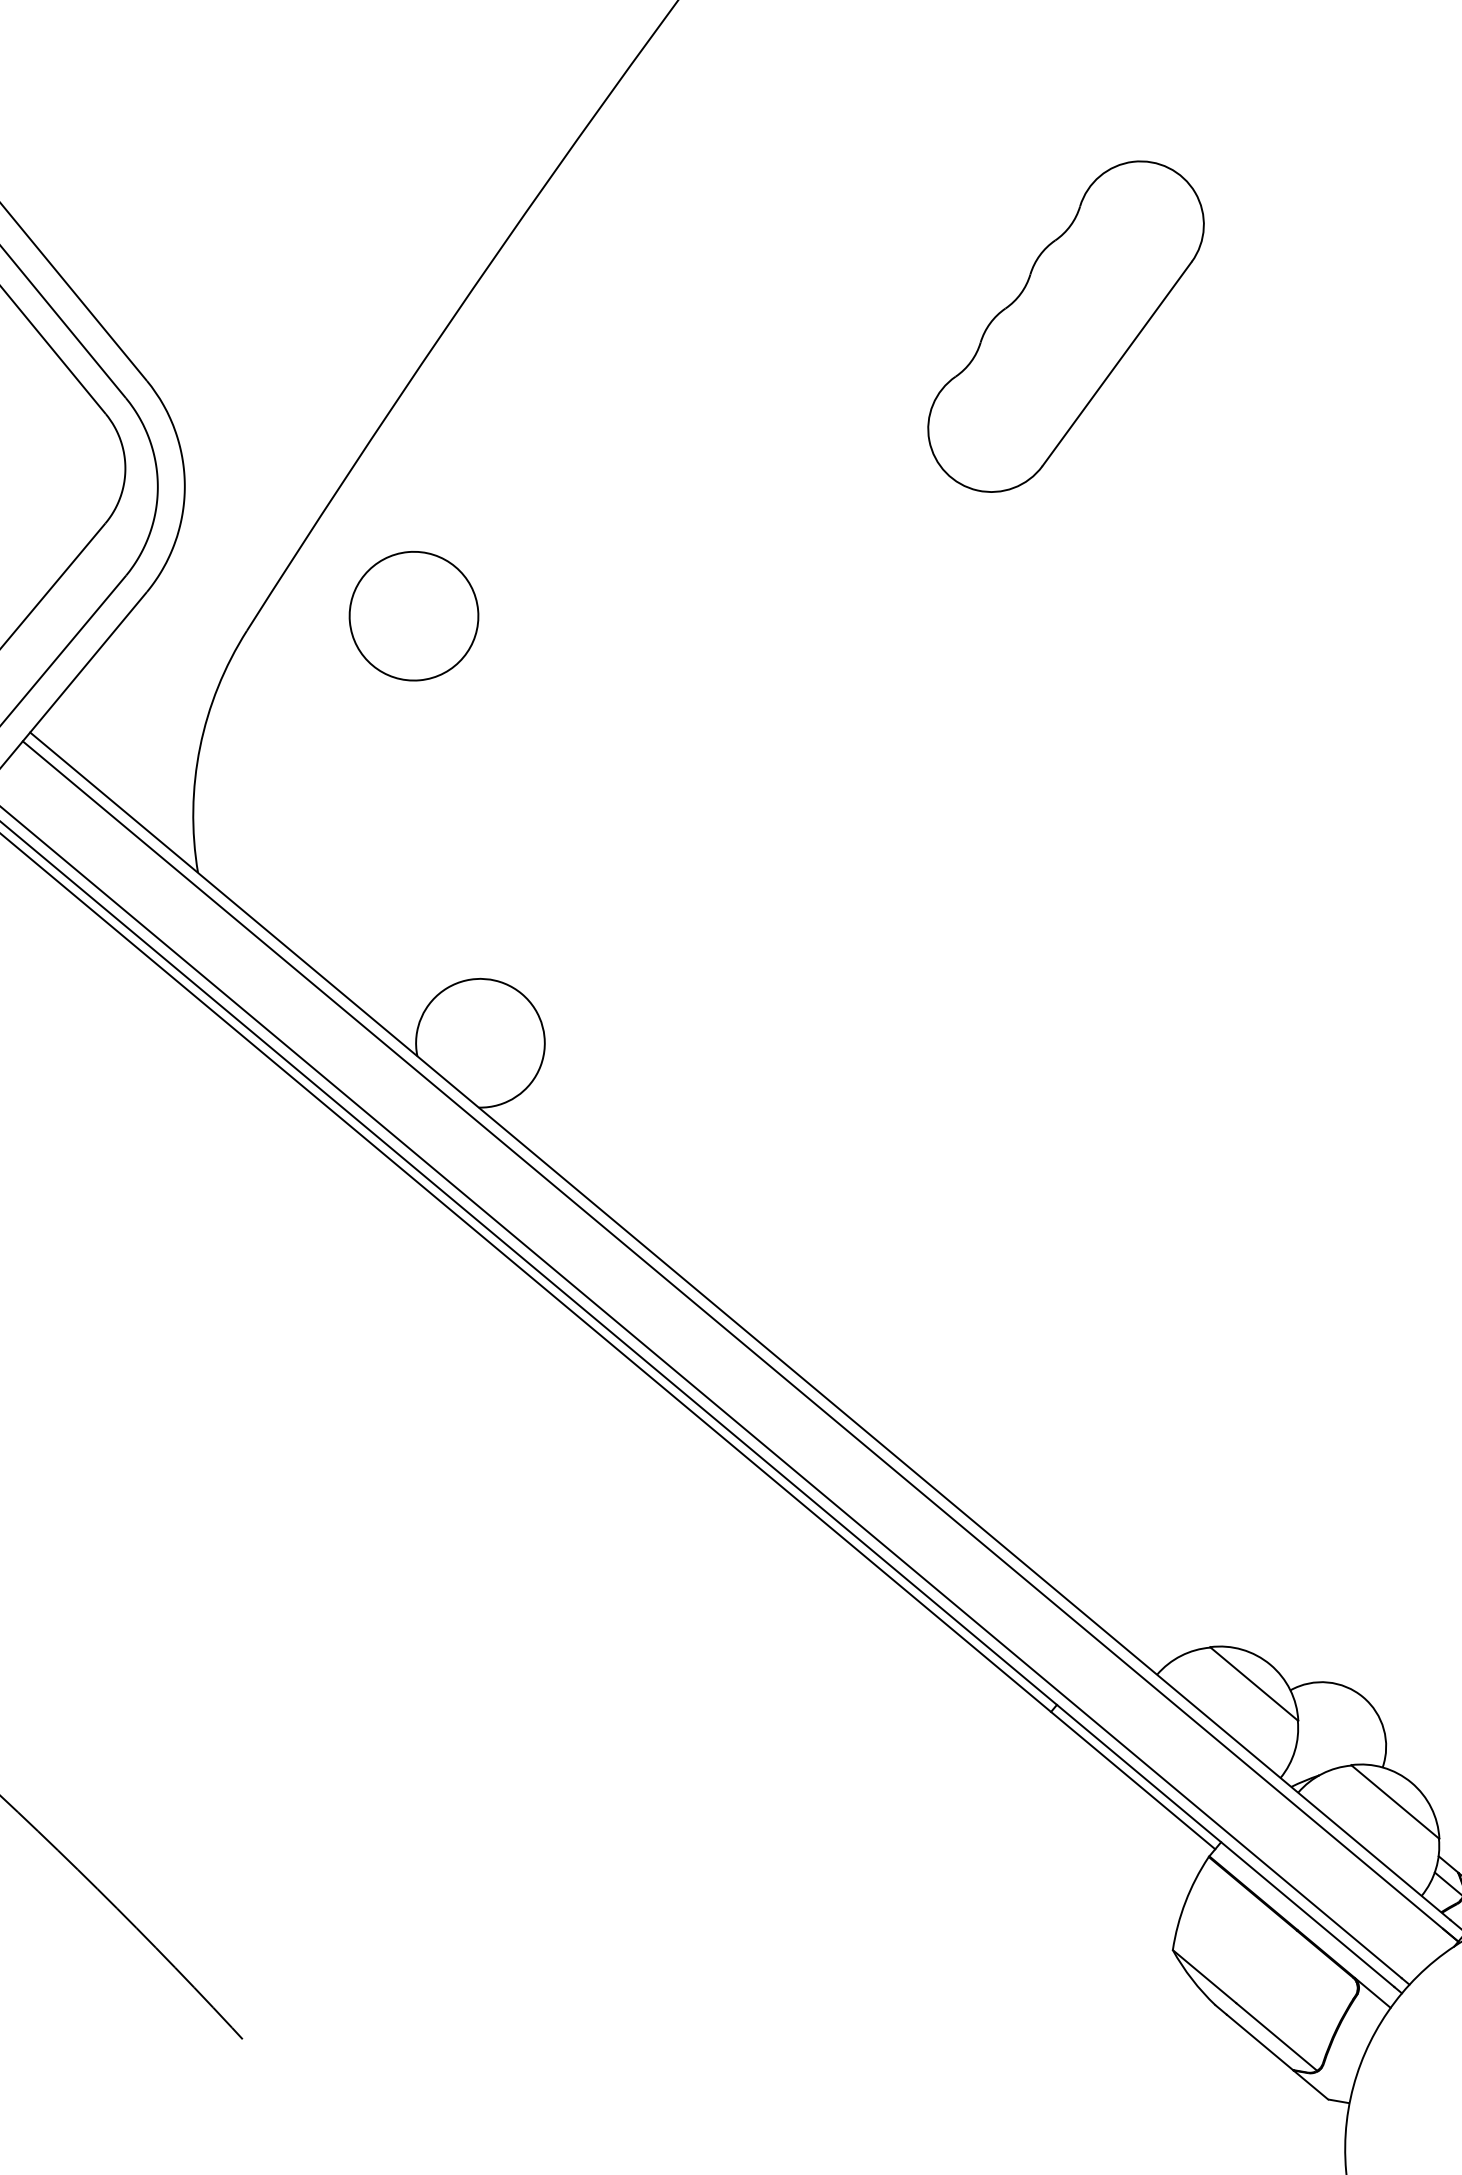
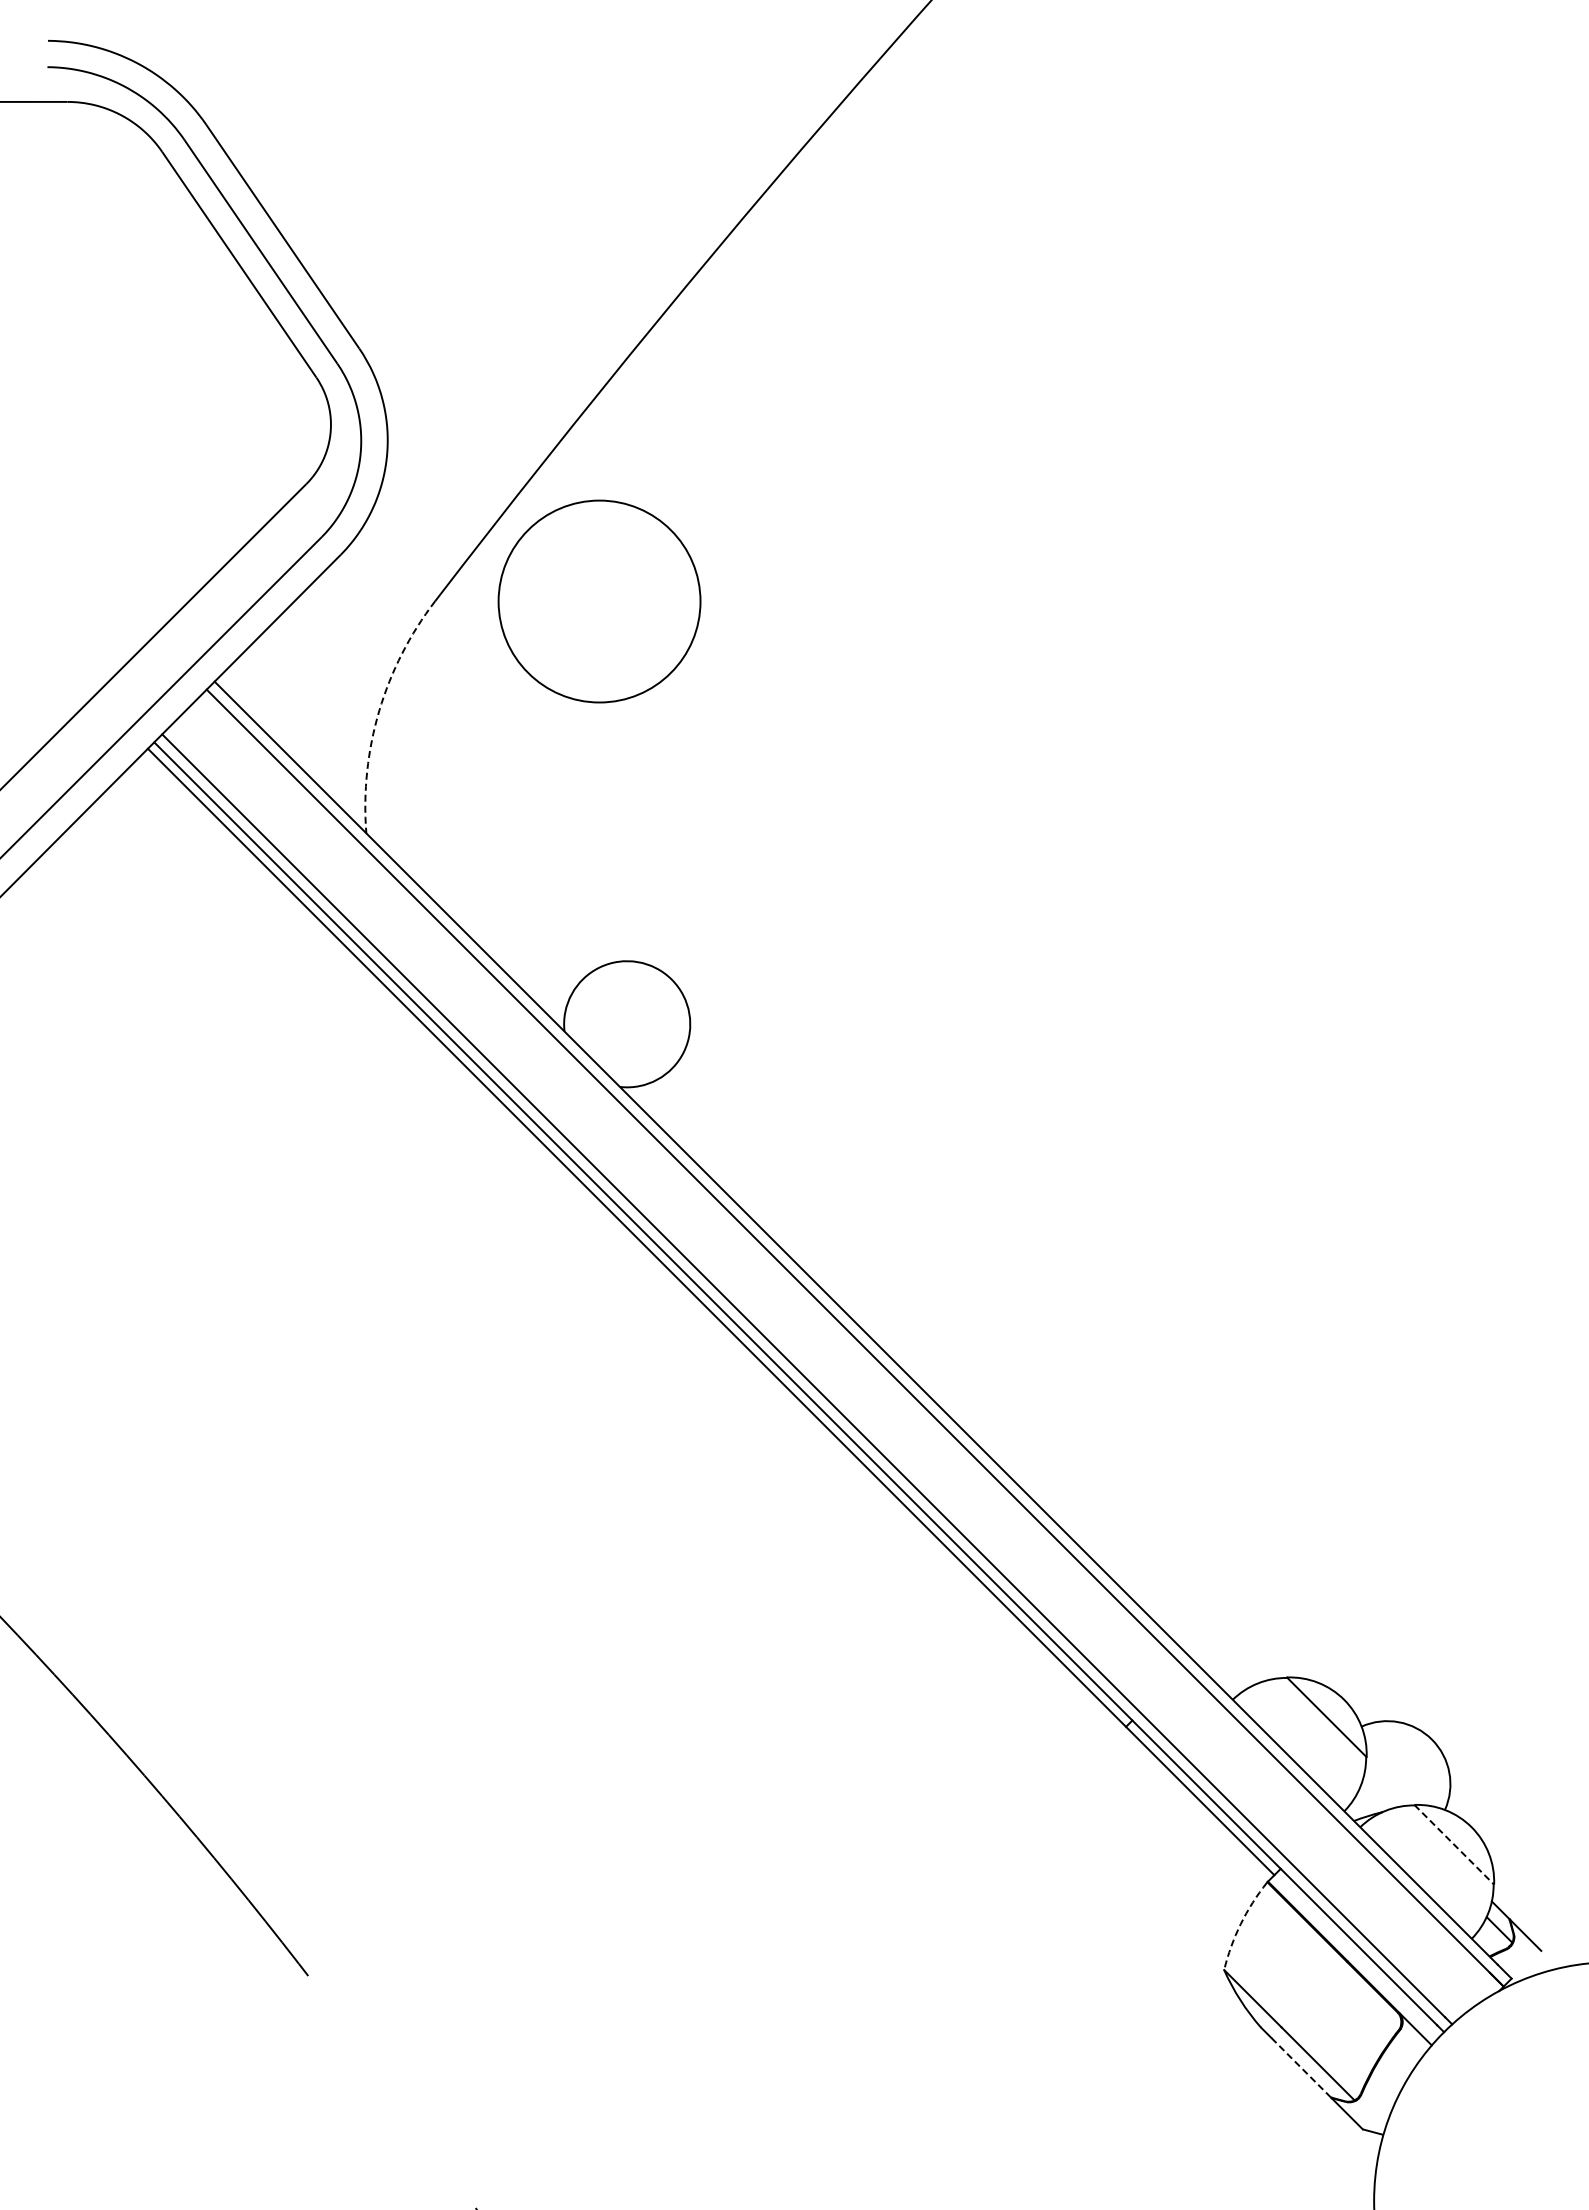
part: (1065, 326) -> (1260, 375), removed
circle: (413, 616) -> (599, 601), size x1.6
arc: (200, 746) -> (379, 710), solid -> dashed
line: (1395, 1802) -> (1454, 1845), solid -> dashed
arc: (1185, 1902) -> (1240, 1924), solid -> dashed
line: (1259, 2042) -> (1300, 2067), solid -> dashed

